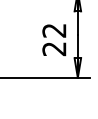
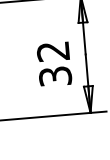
text: (54, 49) -> (55, 77), 22 -> 32

